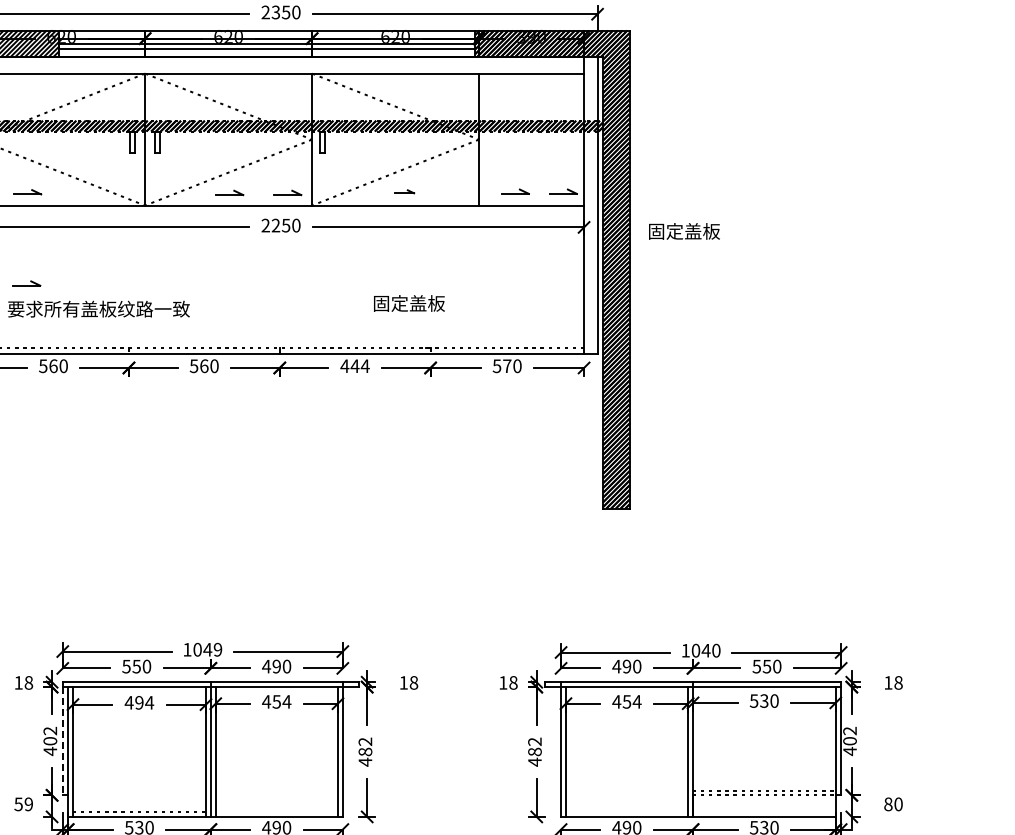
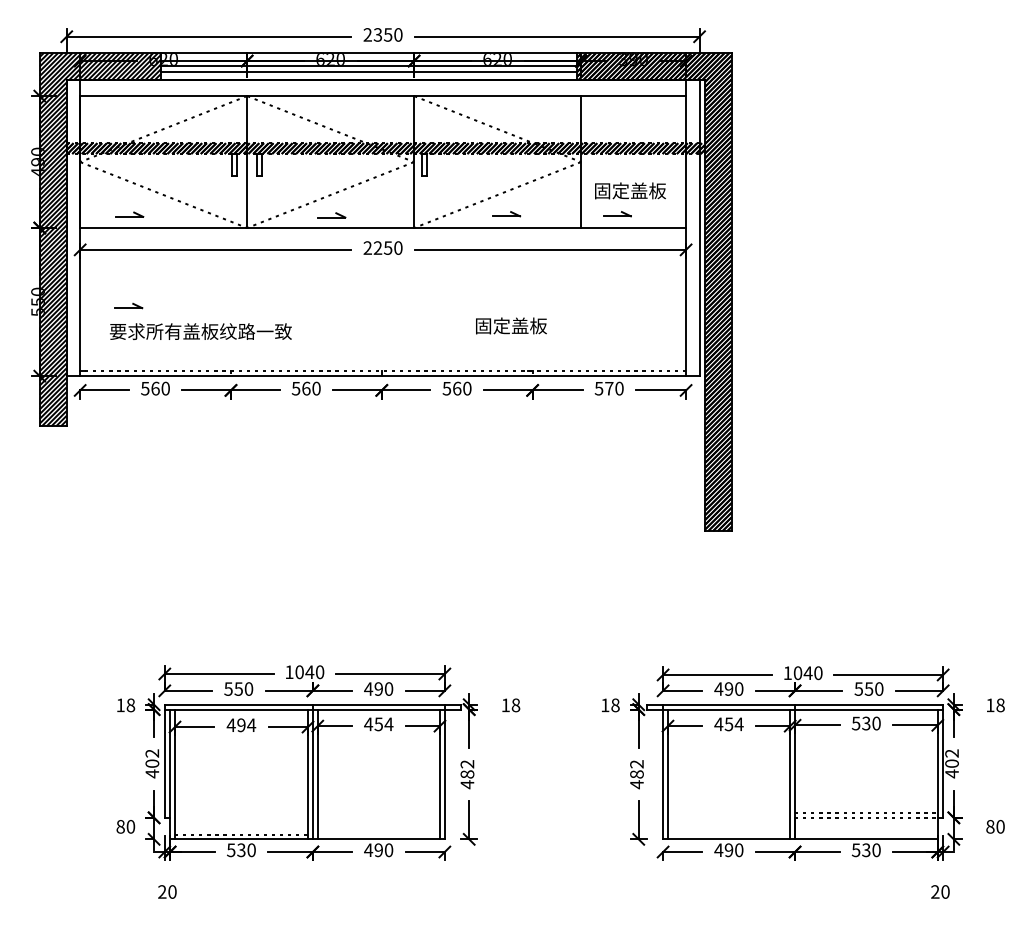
part: (404, 192) -> (506, 214), size x1.43
part: (563, 192) -> (665, 214), removed
part: (287, 193) -> (389, 215), removed
text: (684, 231) -> (630, 190), moved
text: (354, 366) -> (456, 388), 444 -> 560
text: (217, 650) -> (319, 672), 1049 -> 1040
line: (62, 742) -> (164, 764), dashed -> solid
text: (23, 804) -> (125, 826), 59 -> 80

